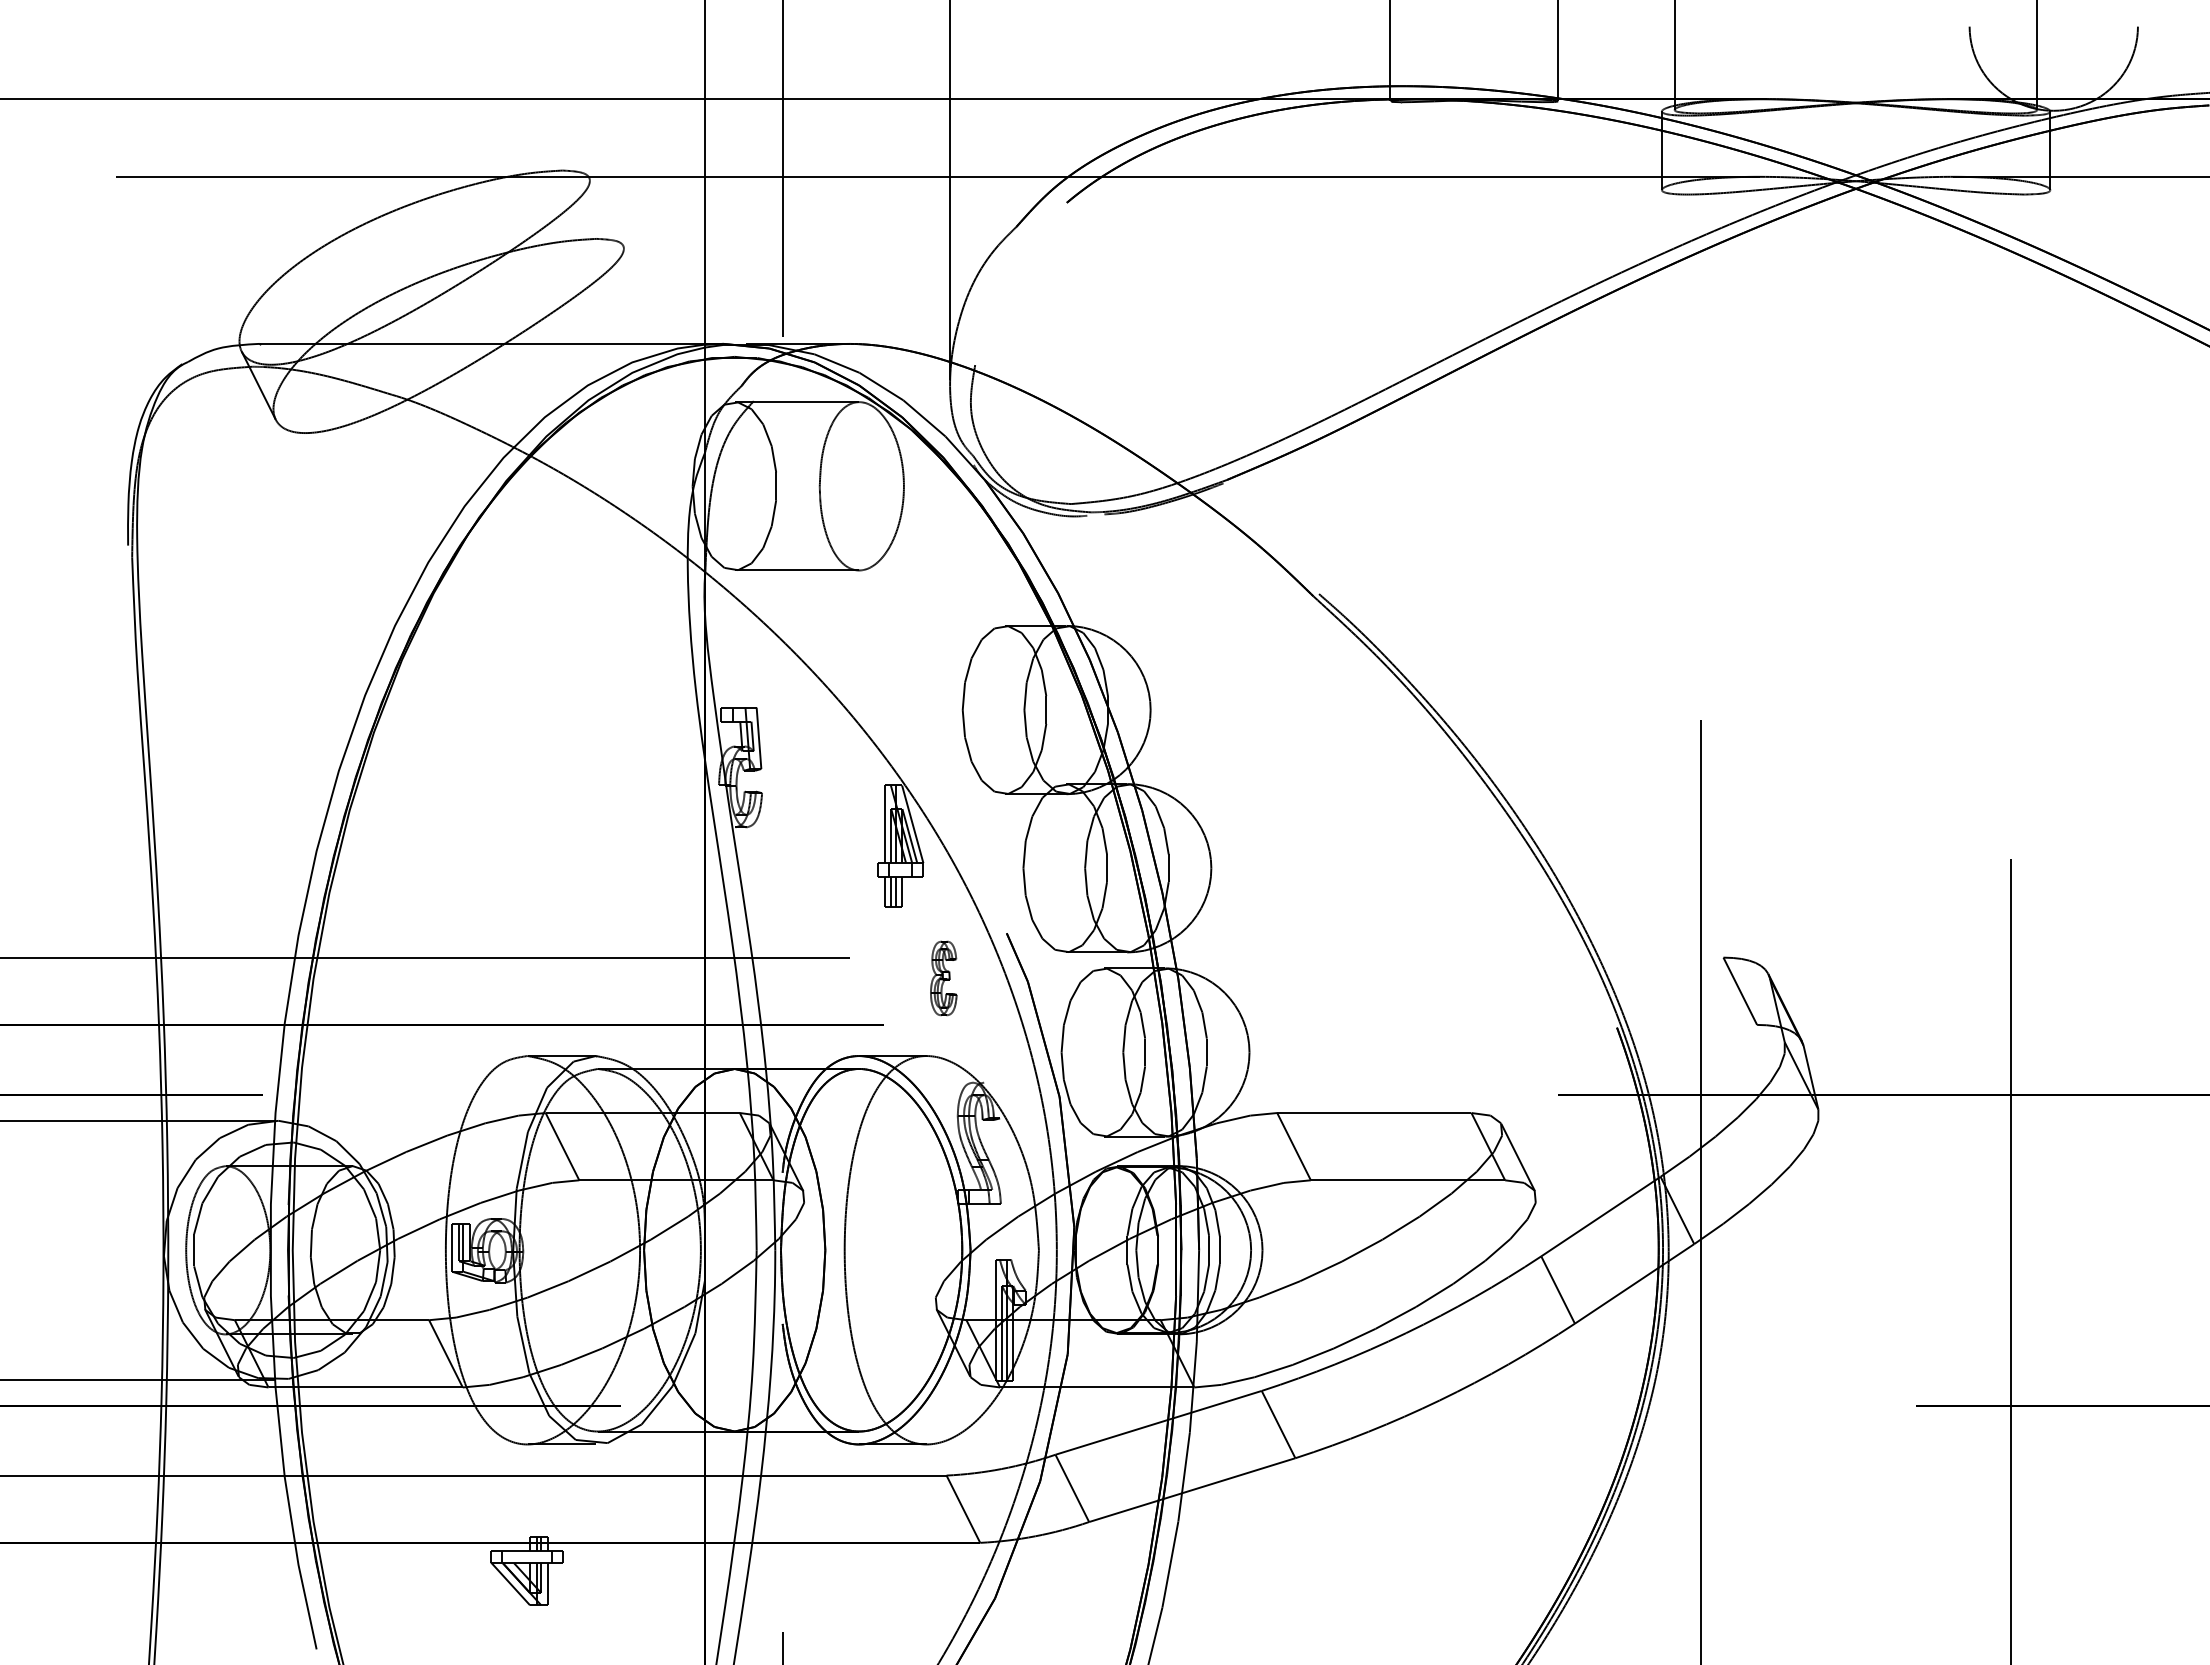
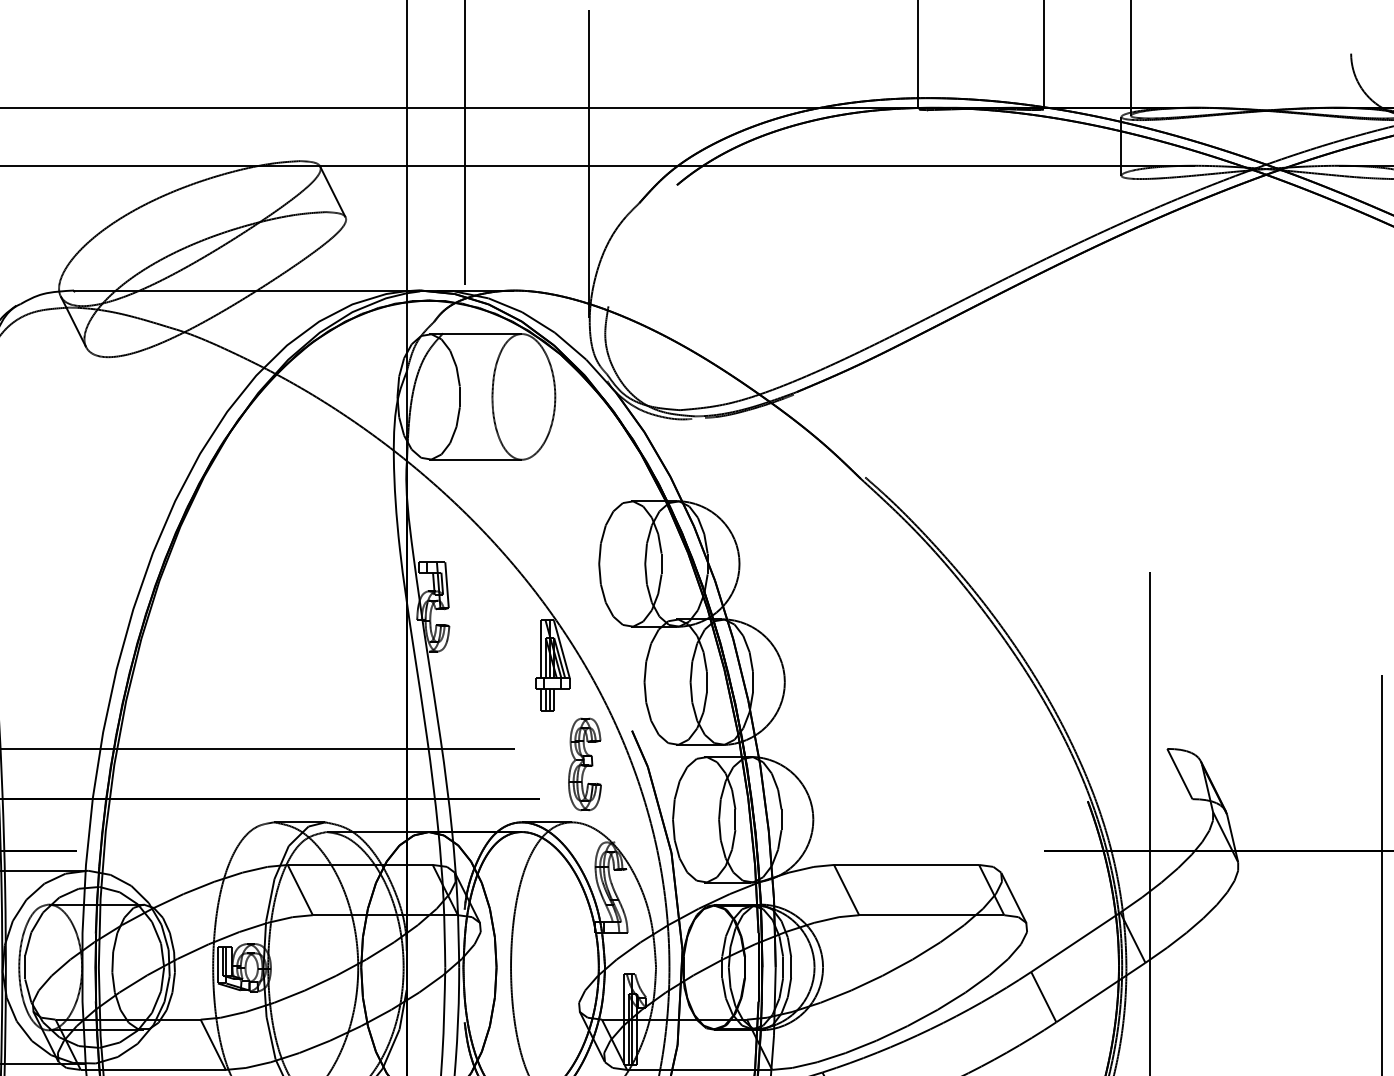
line: (606, 211) -> (333, 191), added
part: (943, 978) -> (584, 764), size x1.67

